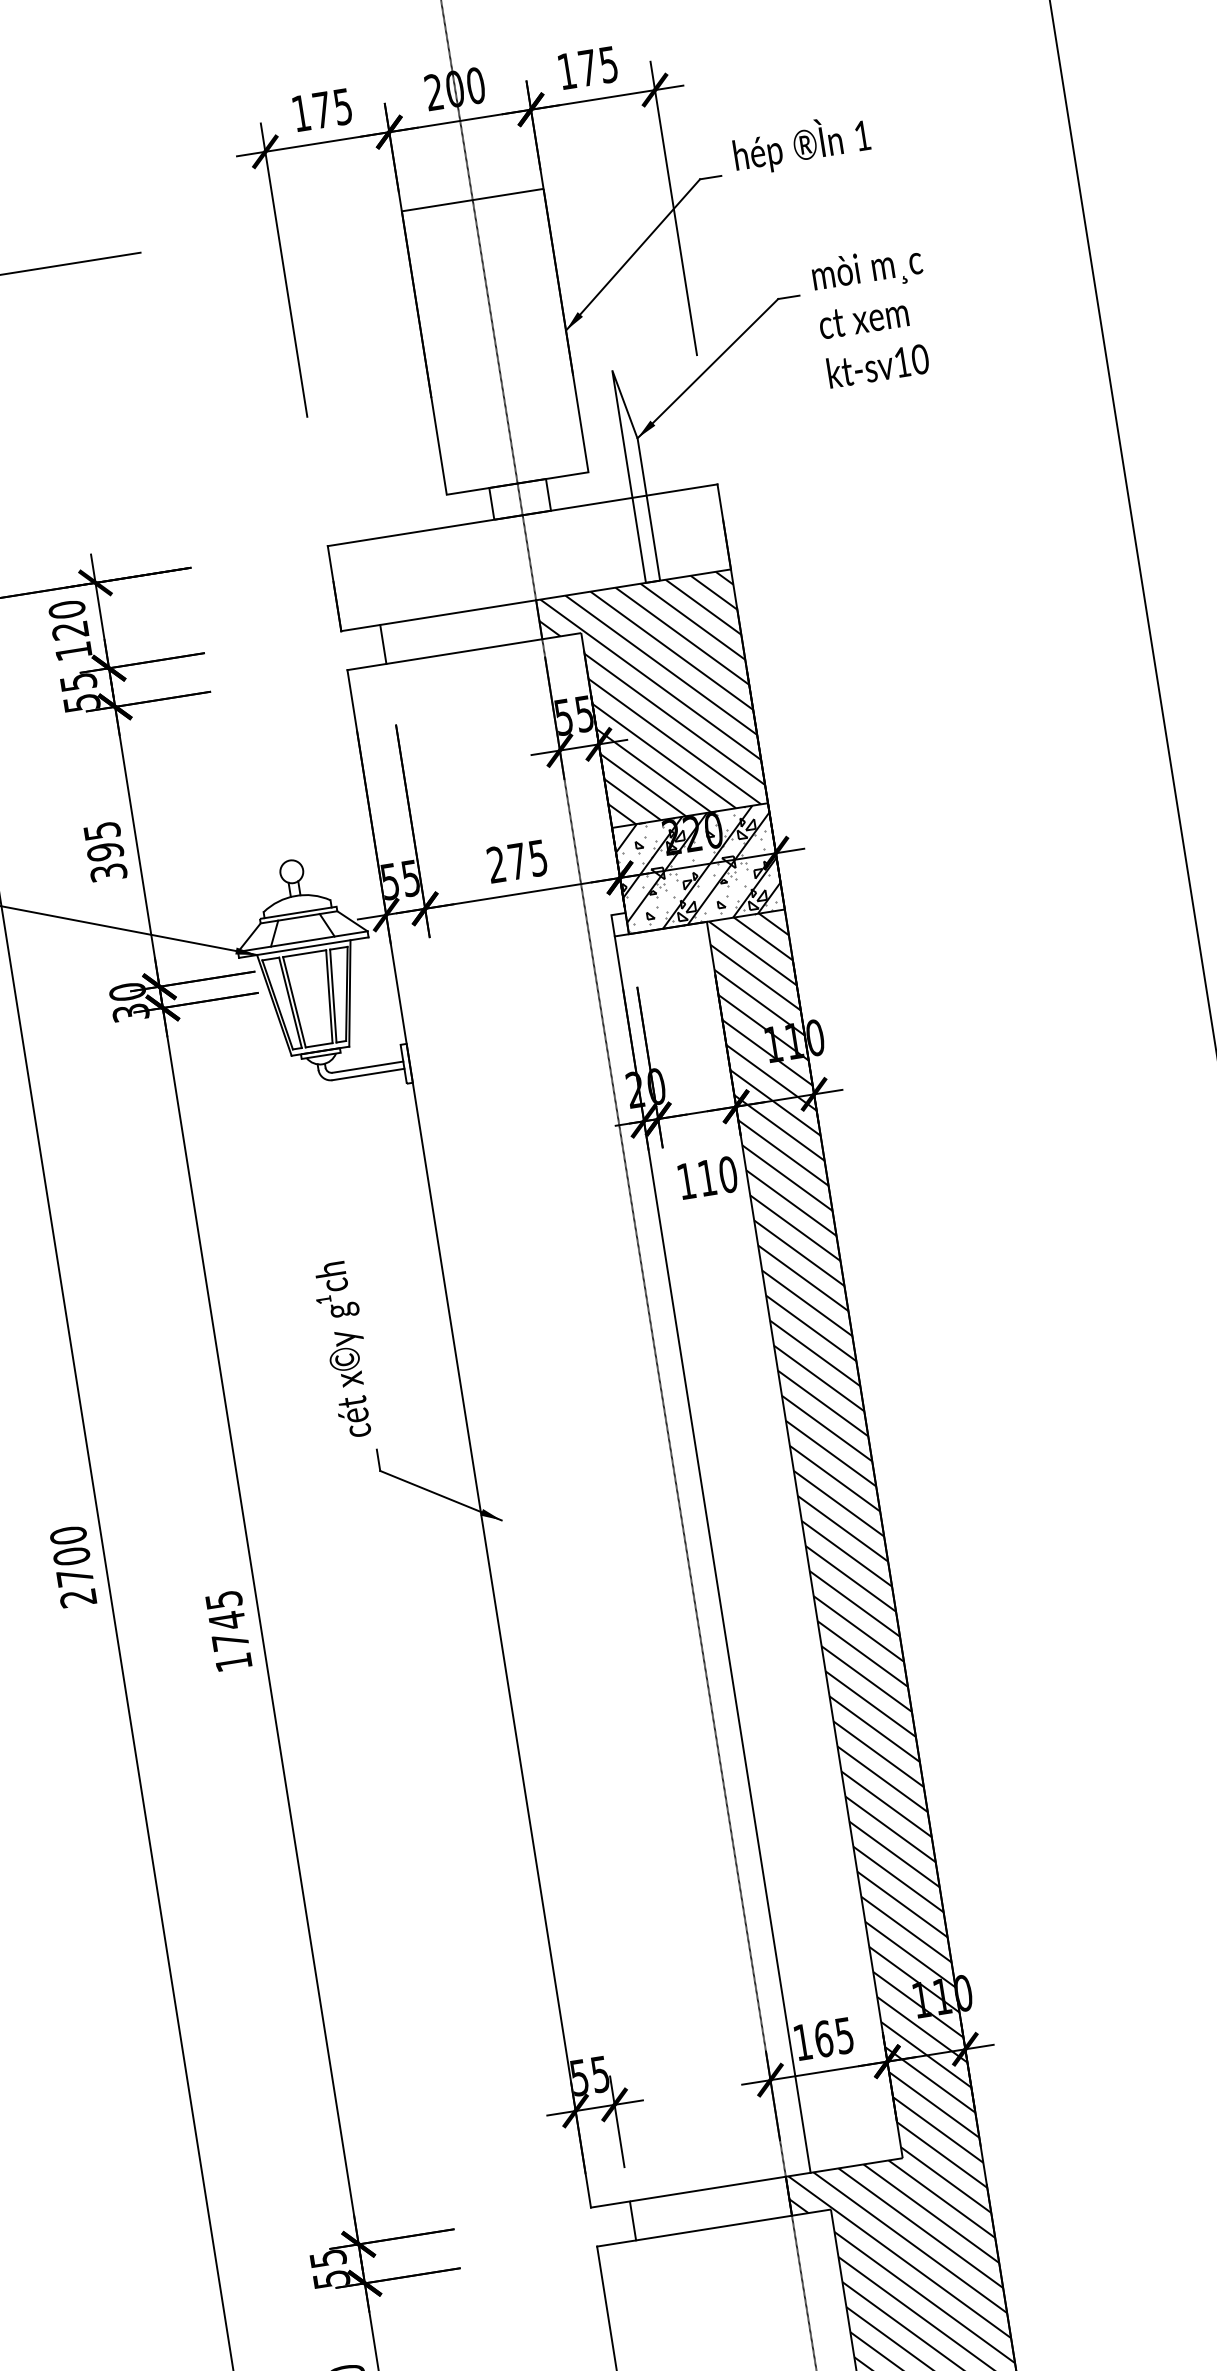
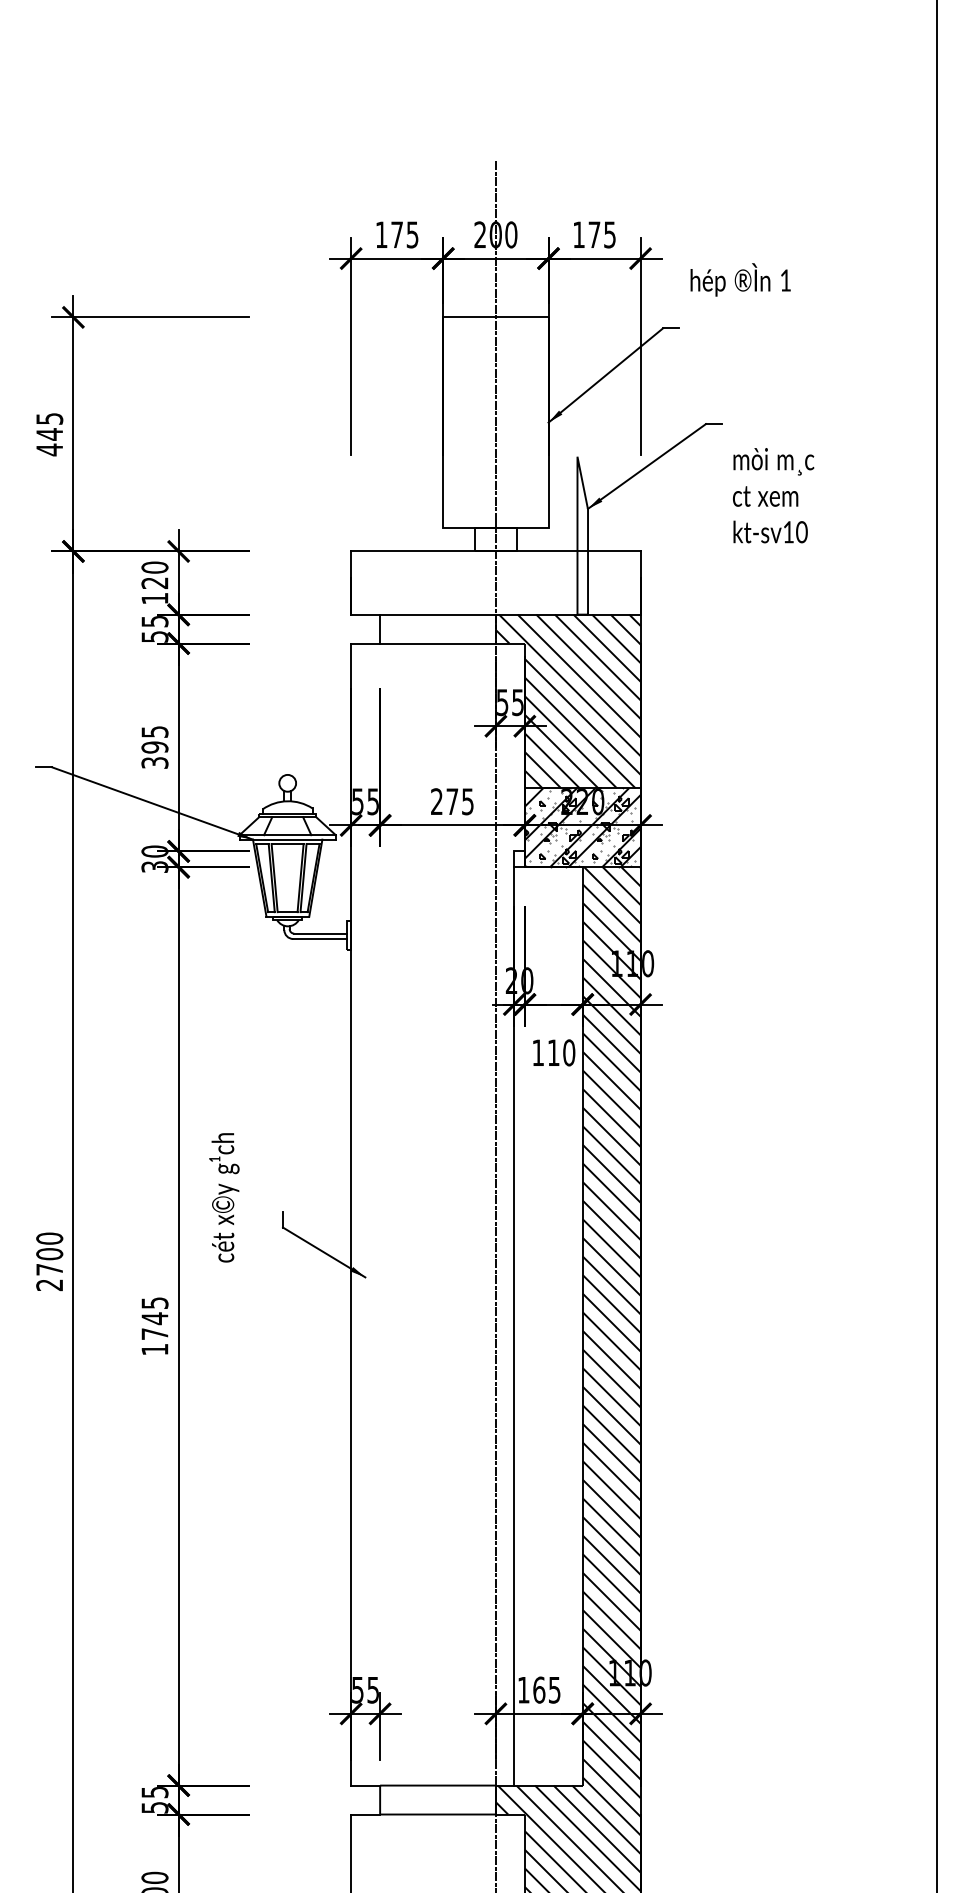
text: (801, 144) -> (740, 279), moved
text: (874, 316) -> (773, 495), moved
text: (345, 1349) -> (224, 1197), moved

